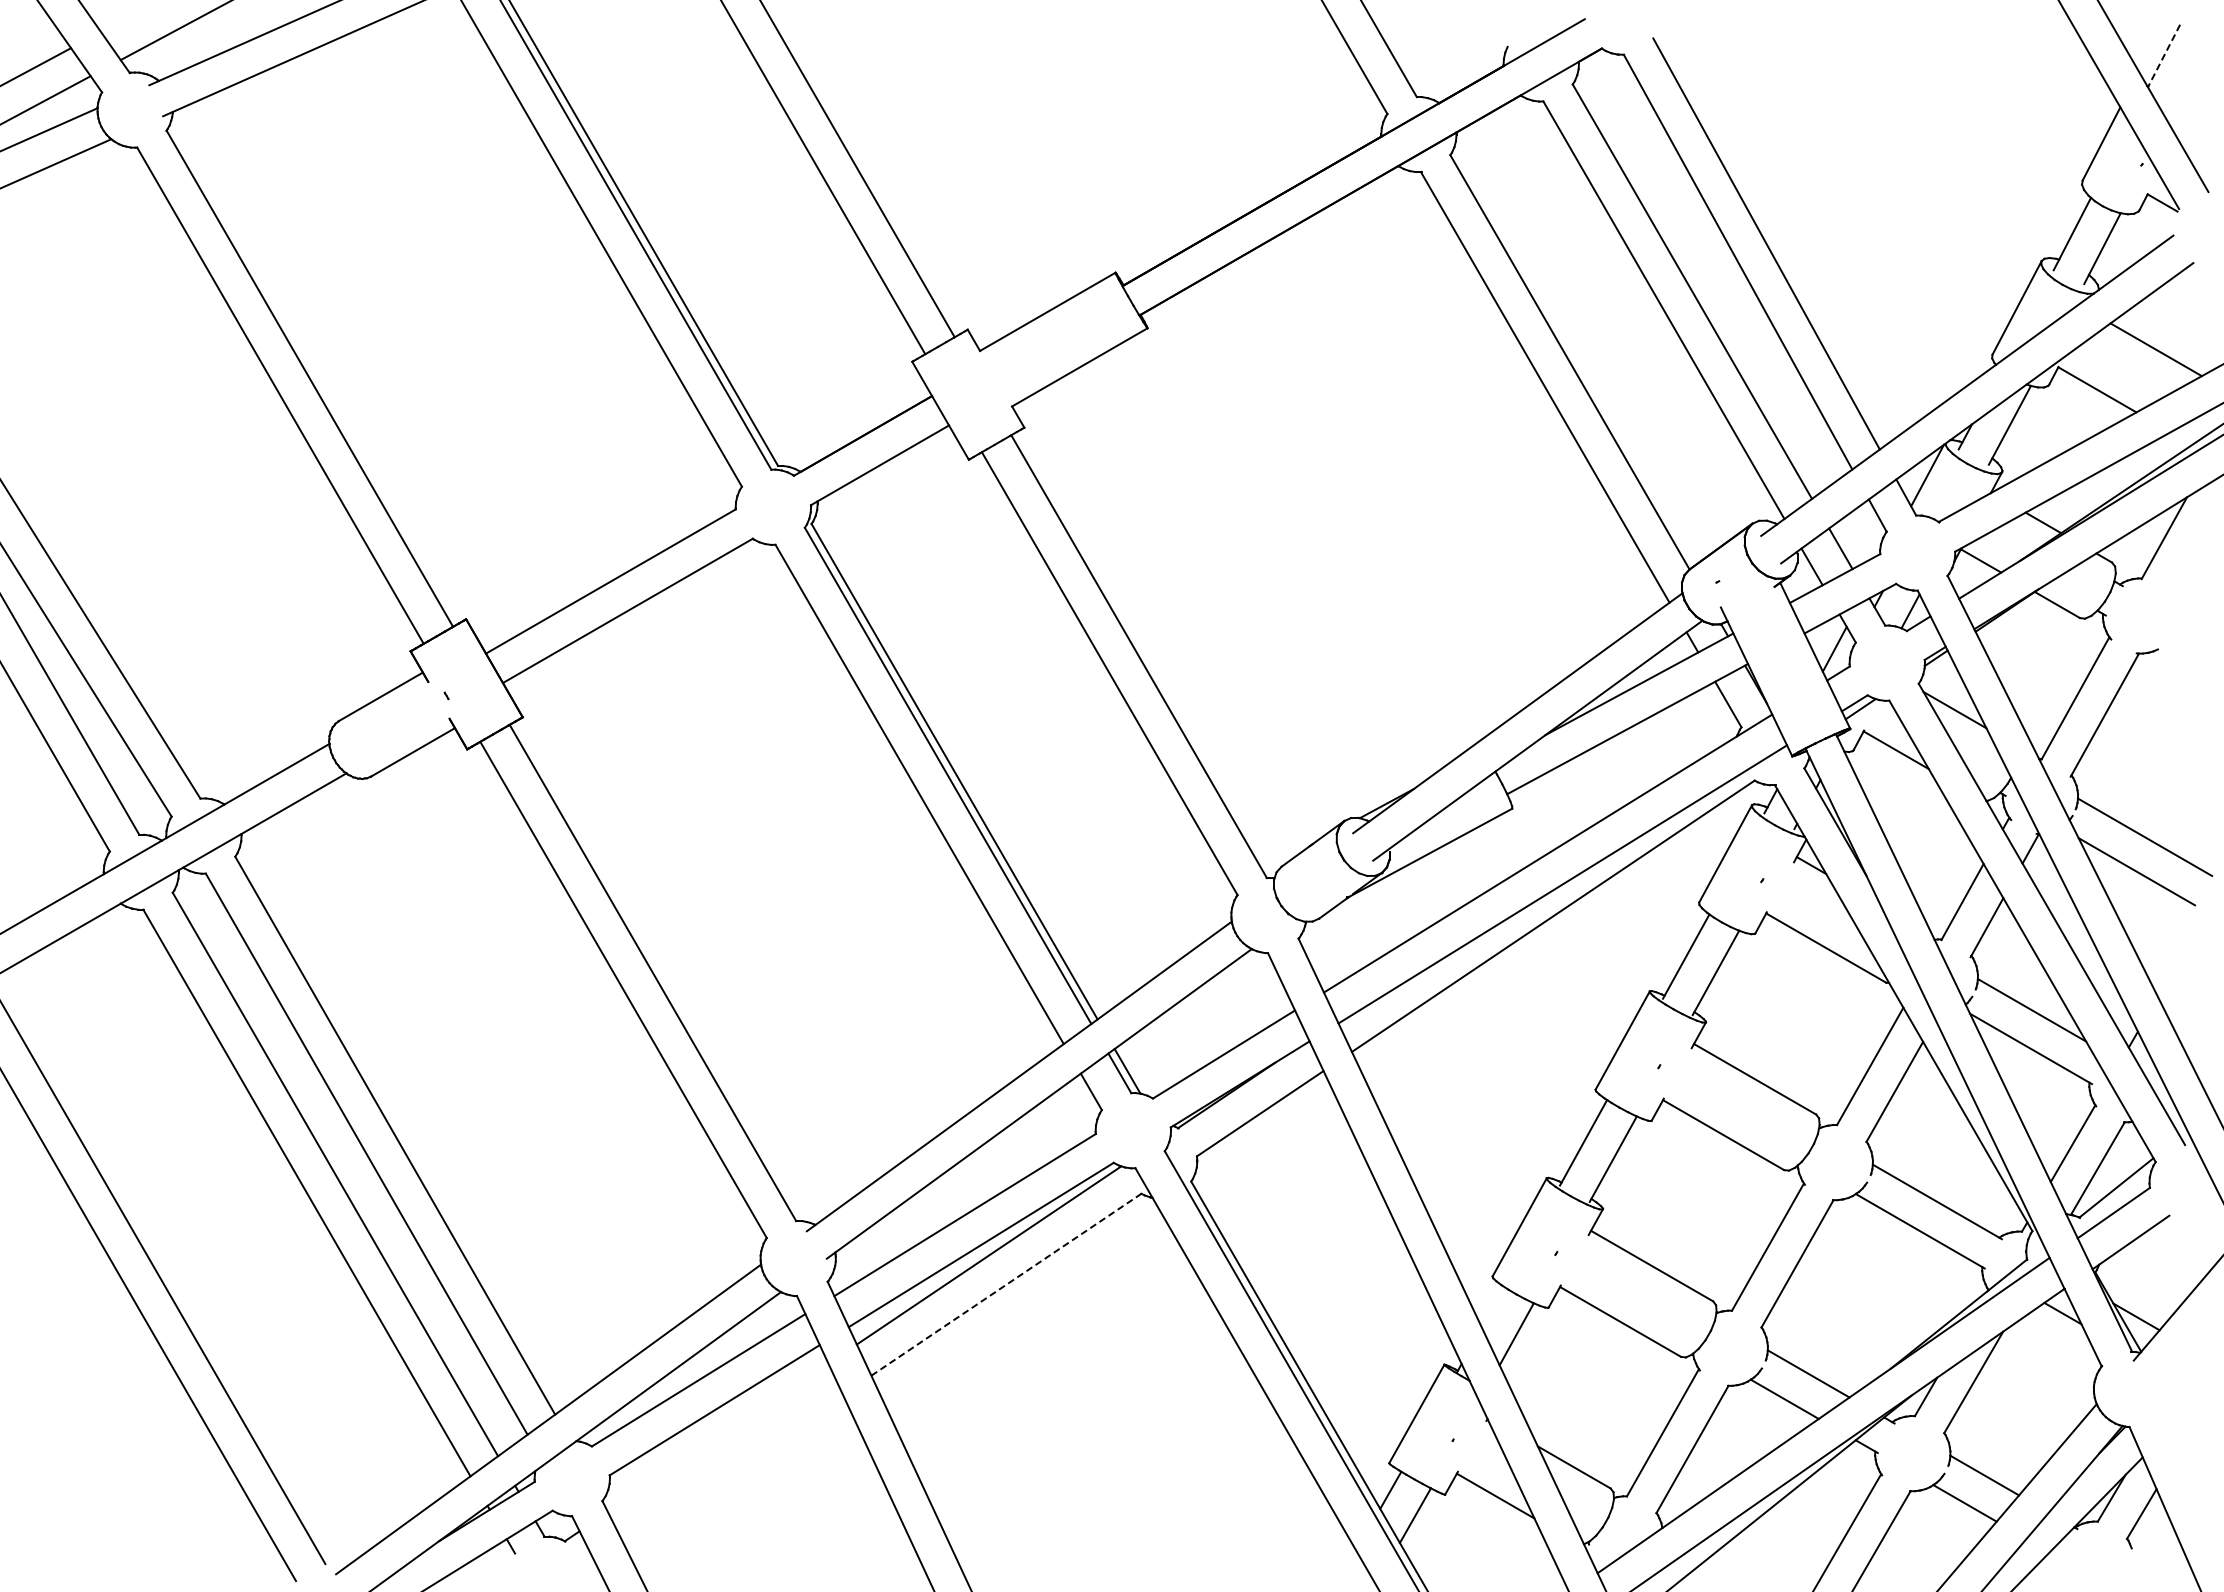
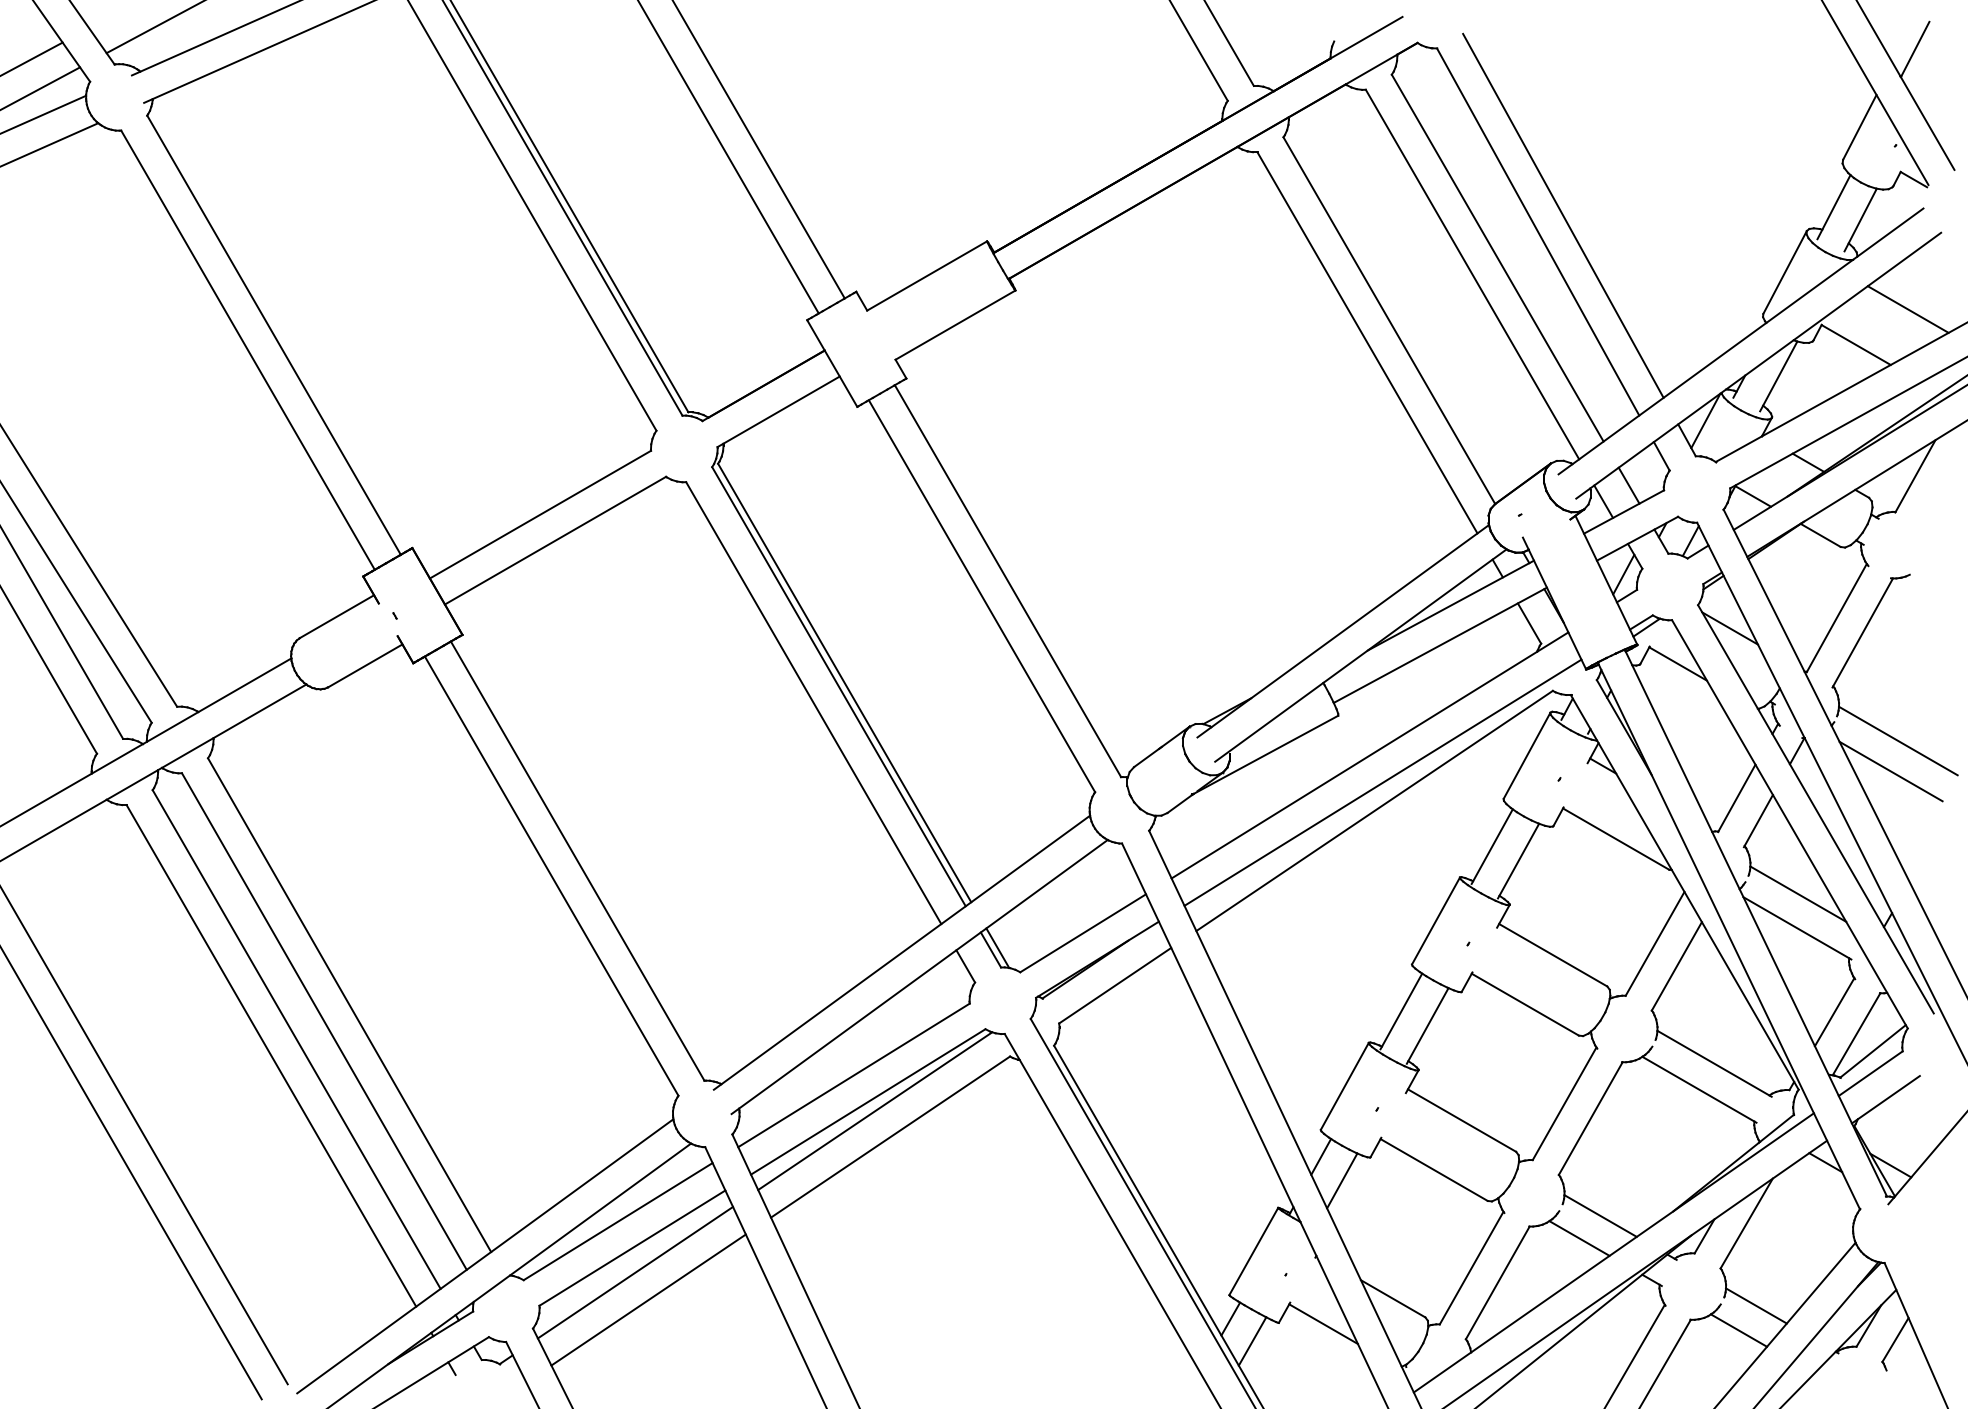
line: (2163, 56) -> (1914, 49), dashed -> solid
line: (1006, 1284) -> (890, 1136), dashed -> solid
line: (1492, 1306) -> (1320, 1156), added
line: (718, 1437) -> (635, 1272), added
line: (732, 1468) -> (648, 1299), added

